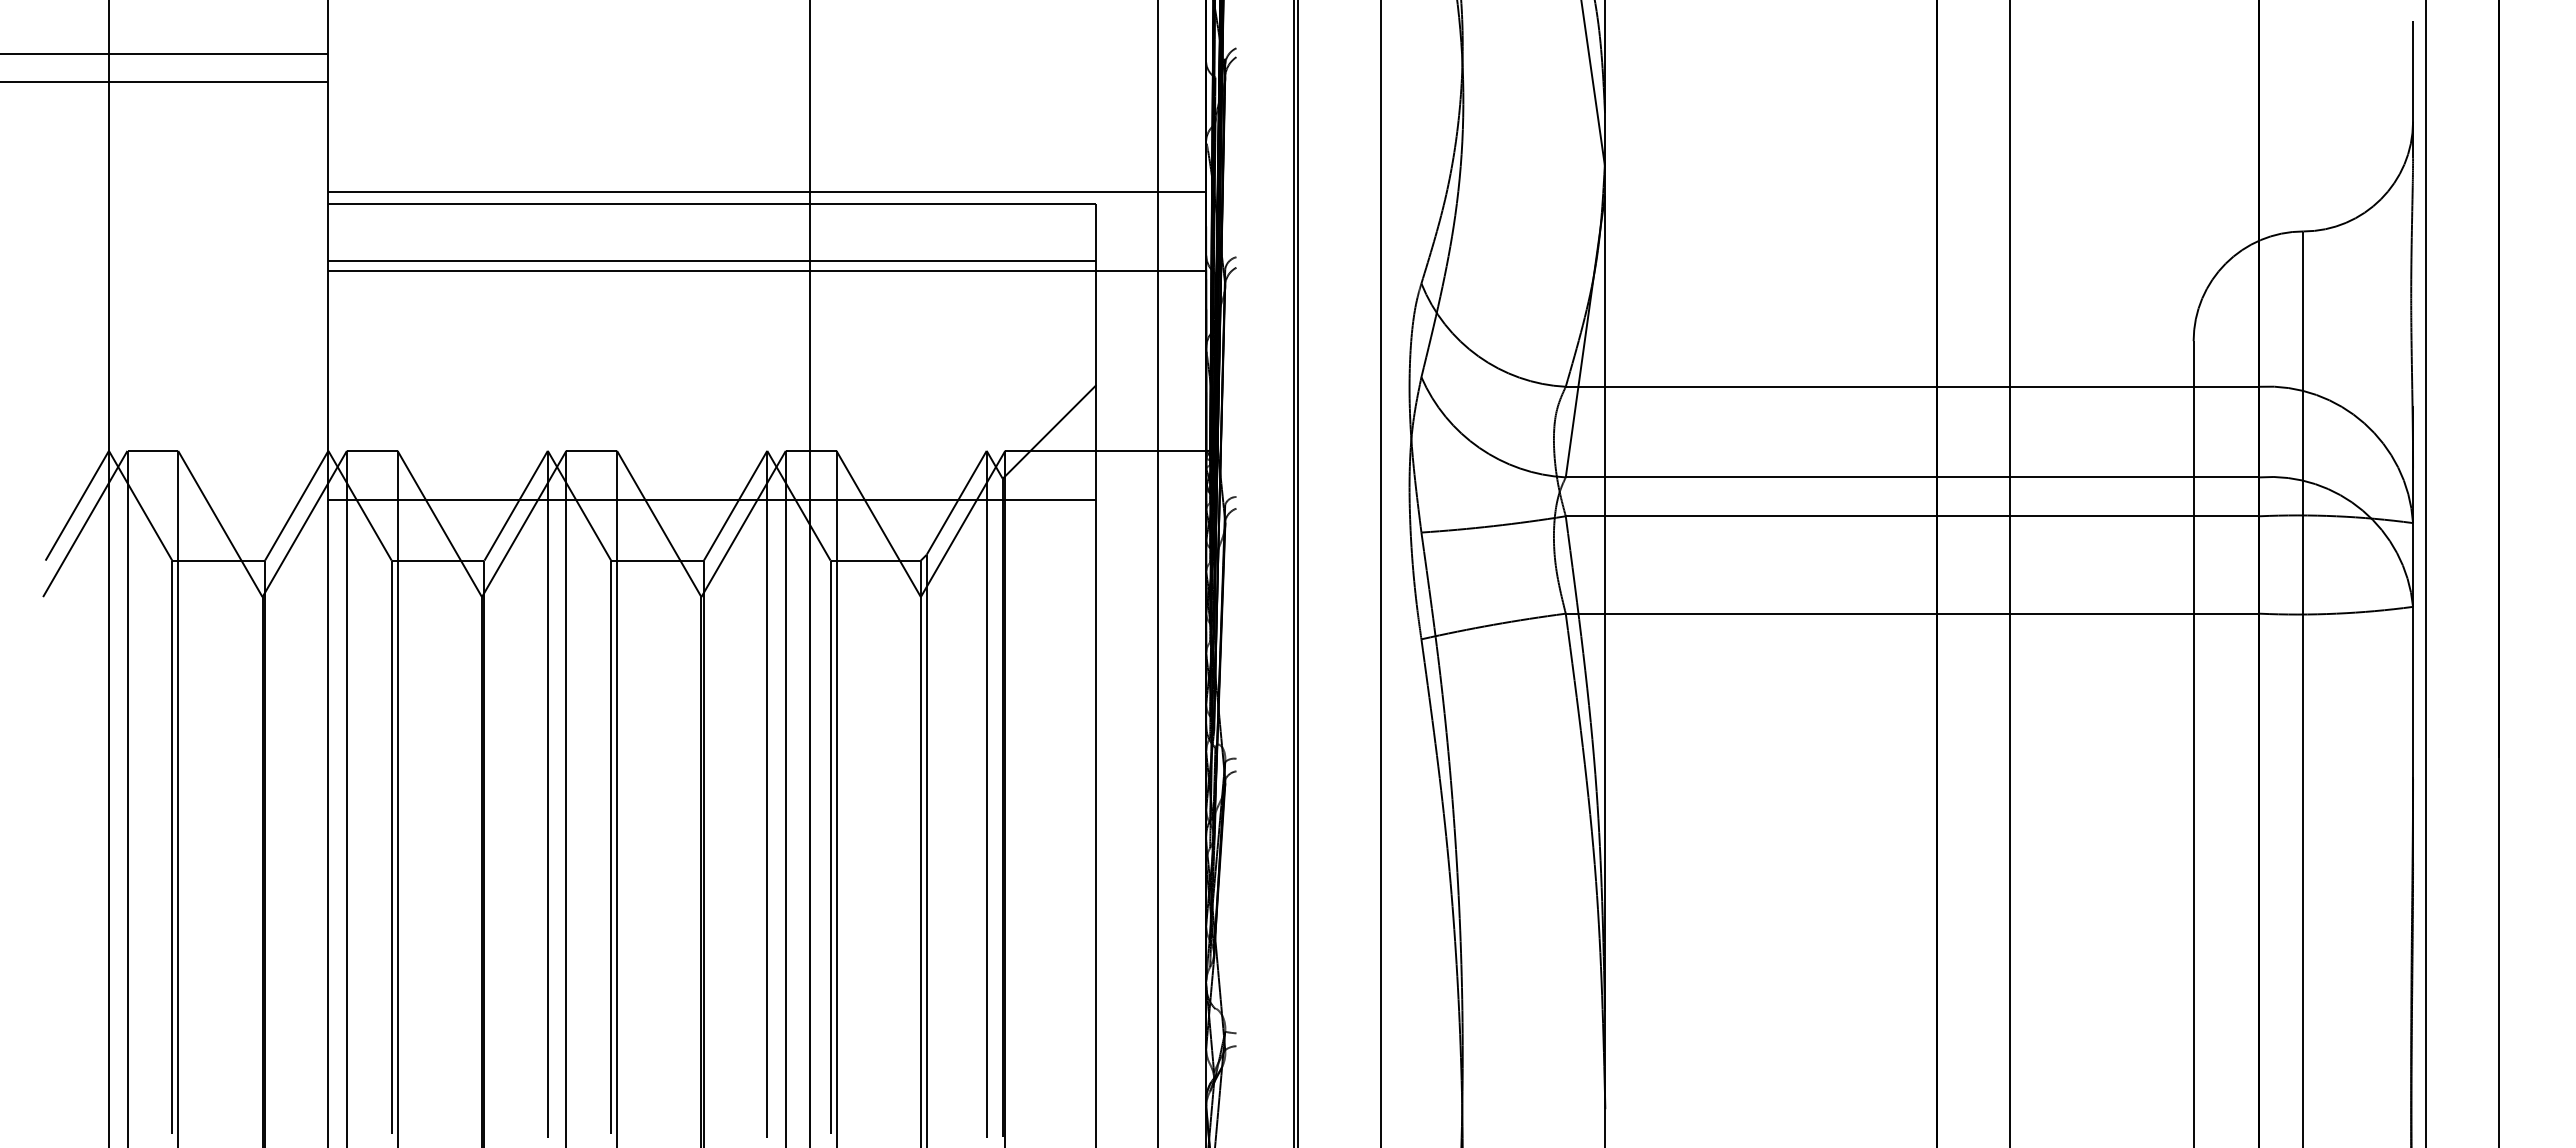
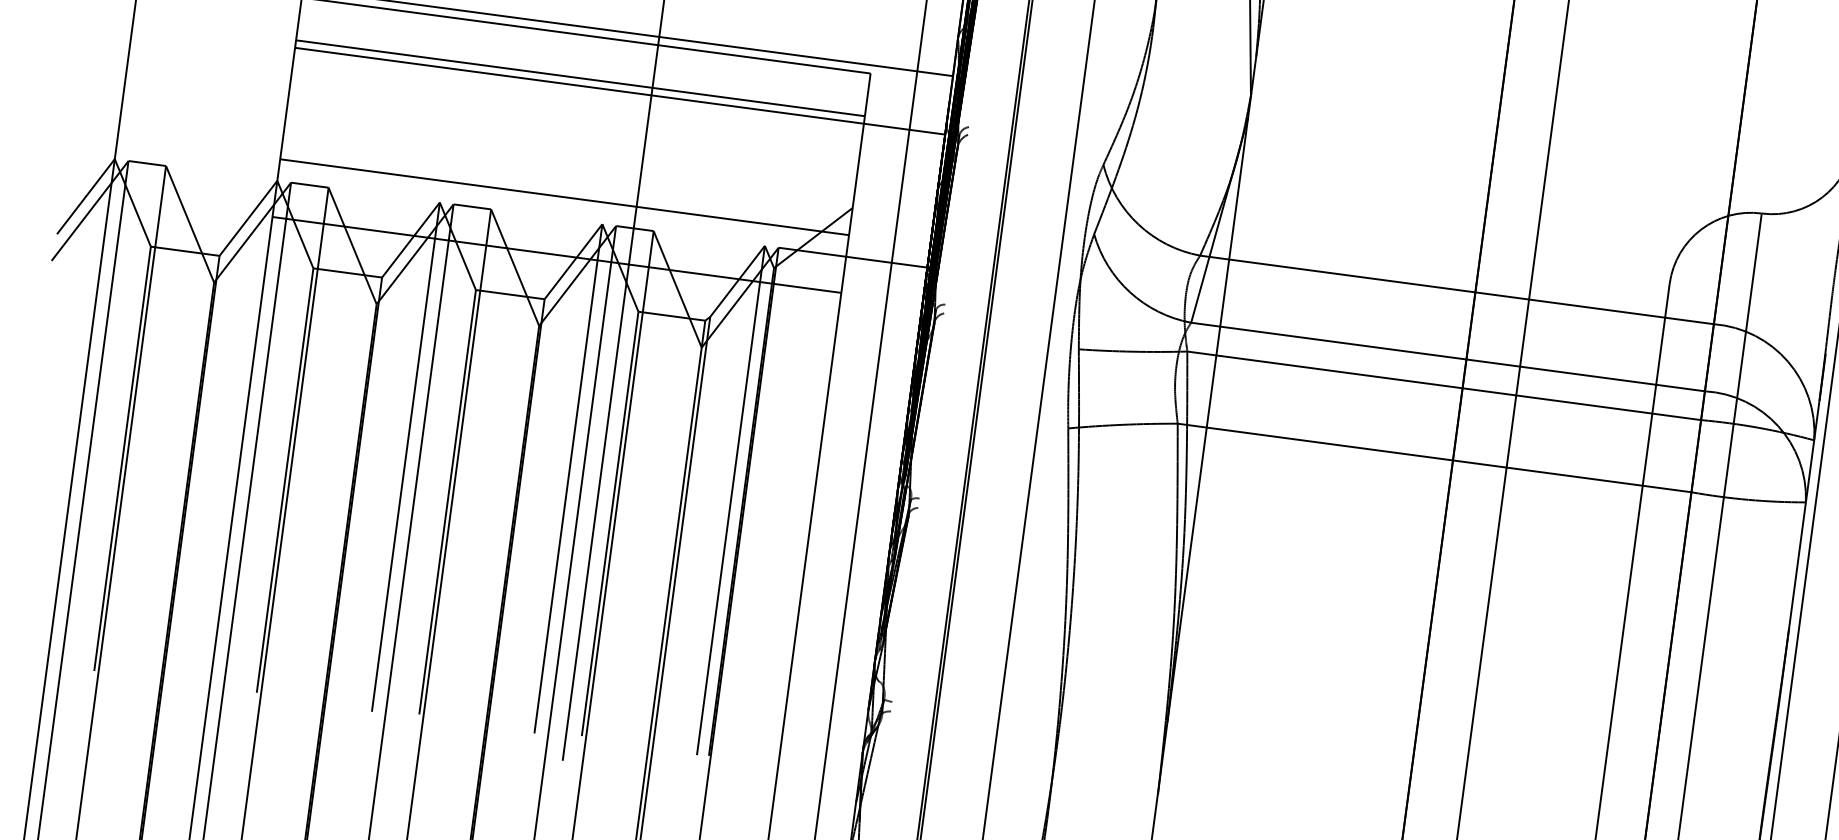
line: (712, 421) -> (564, 197), added

